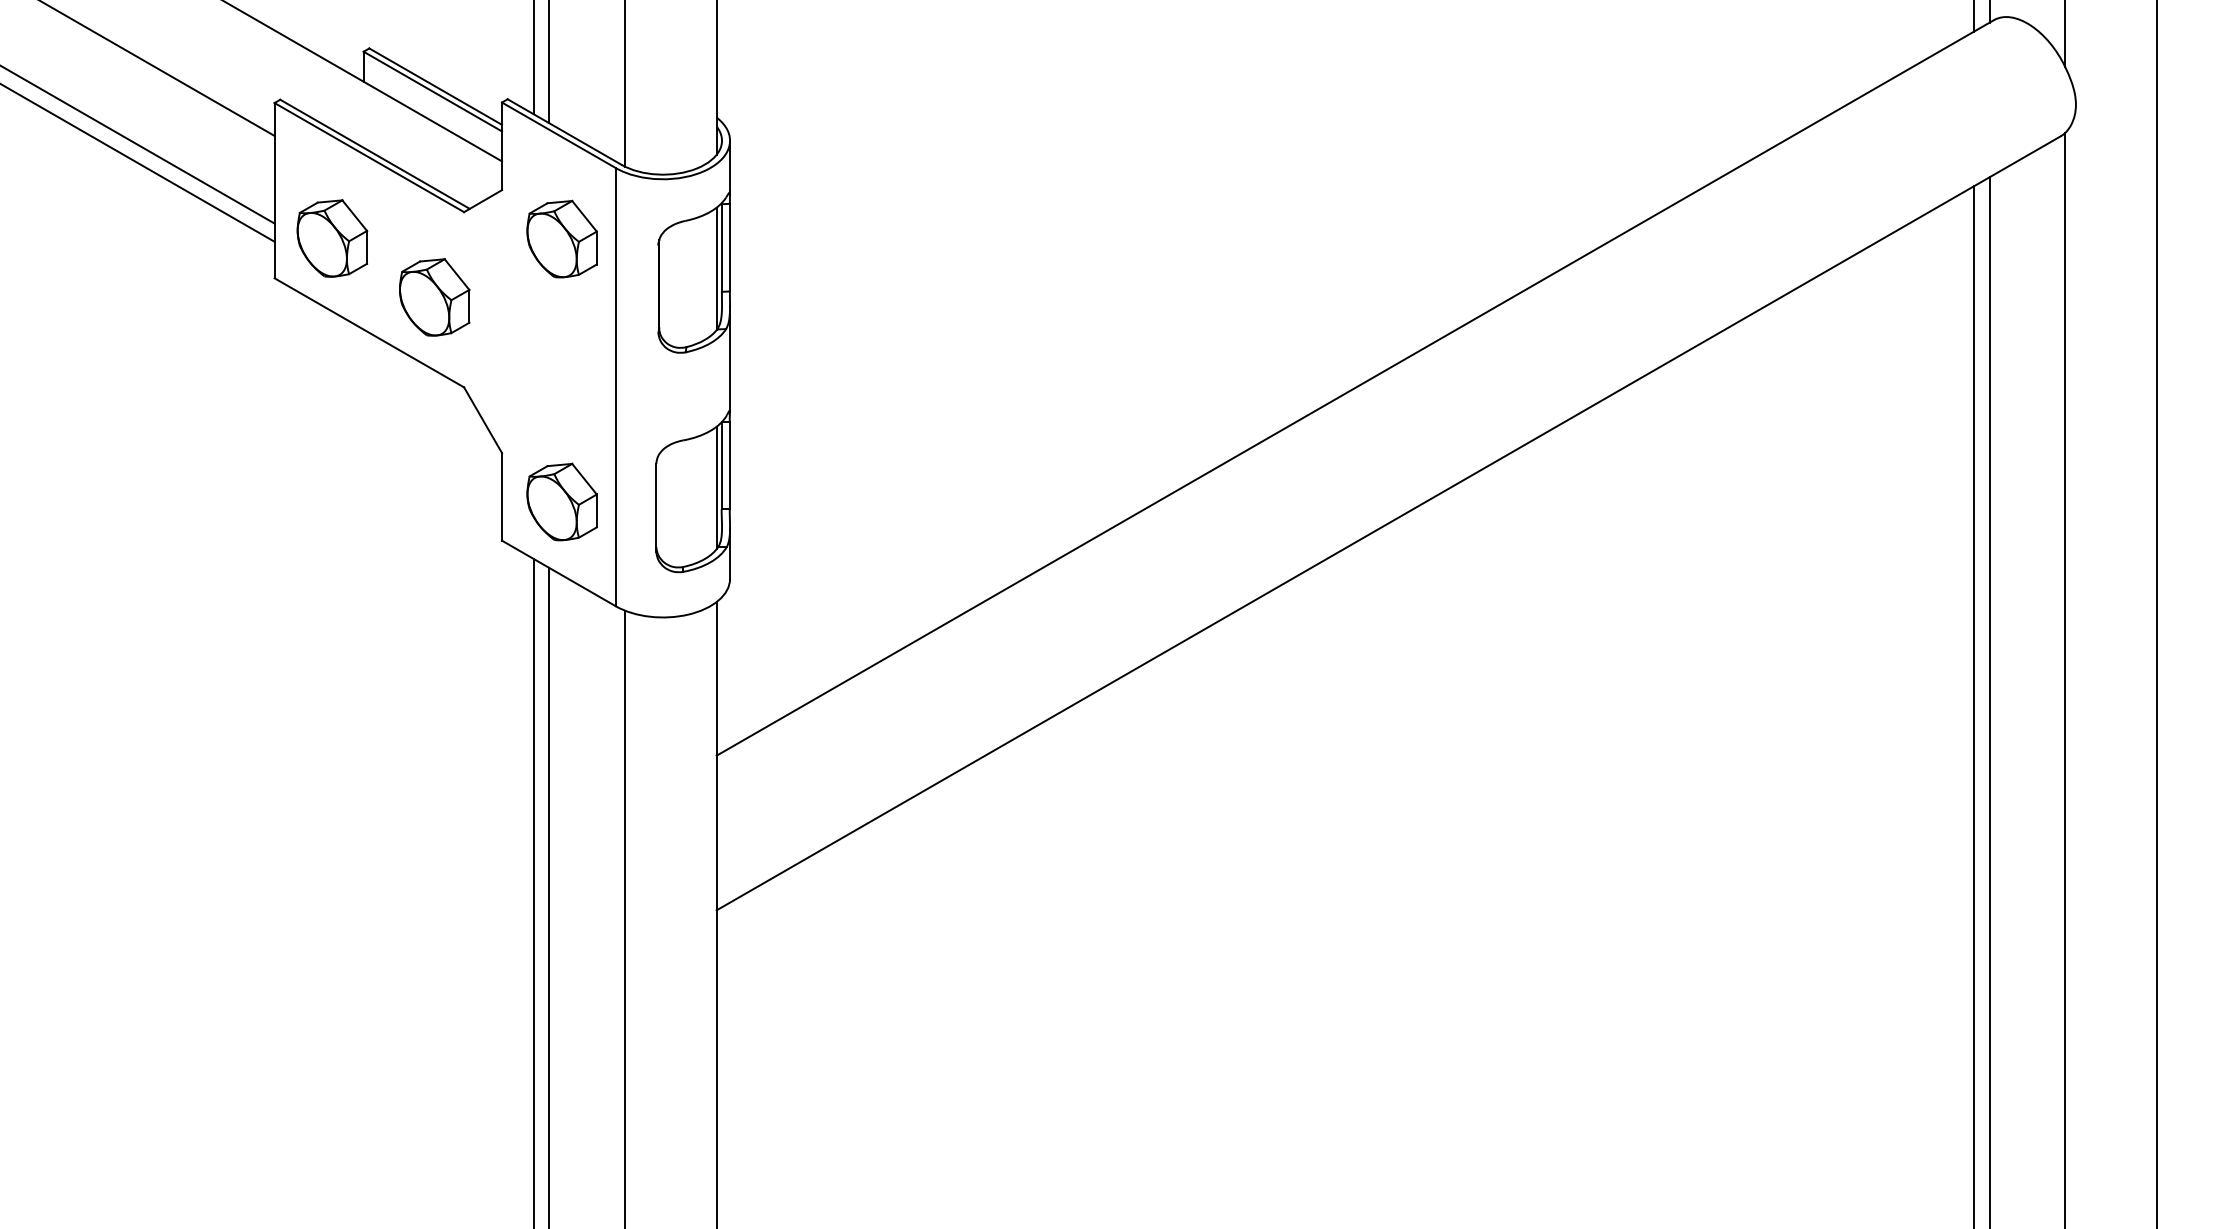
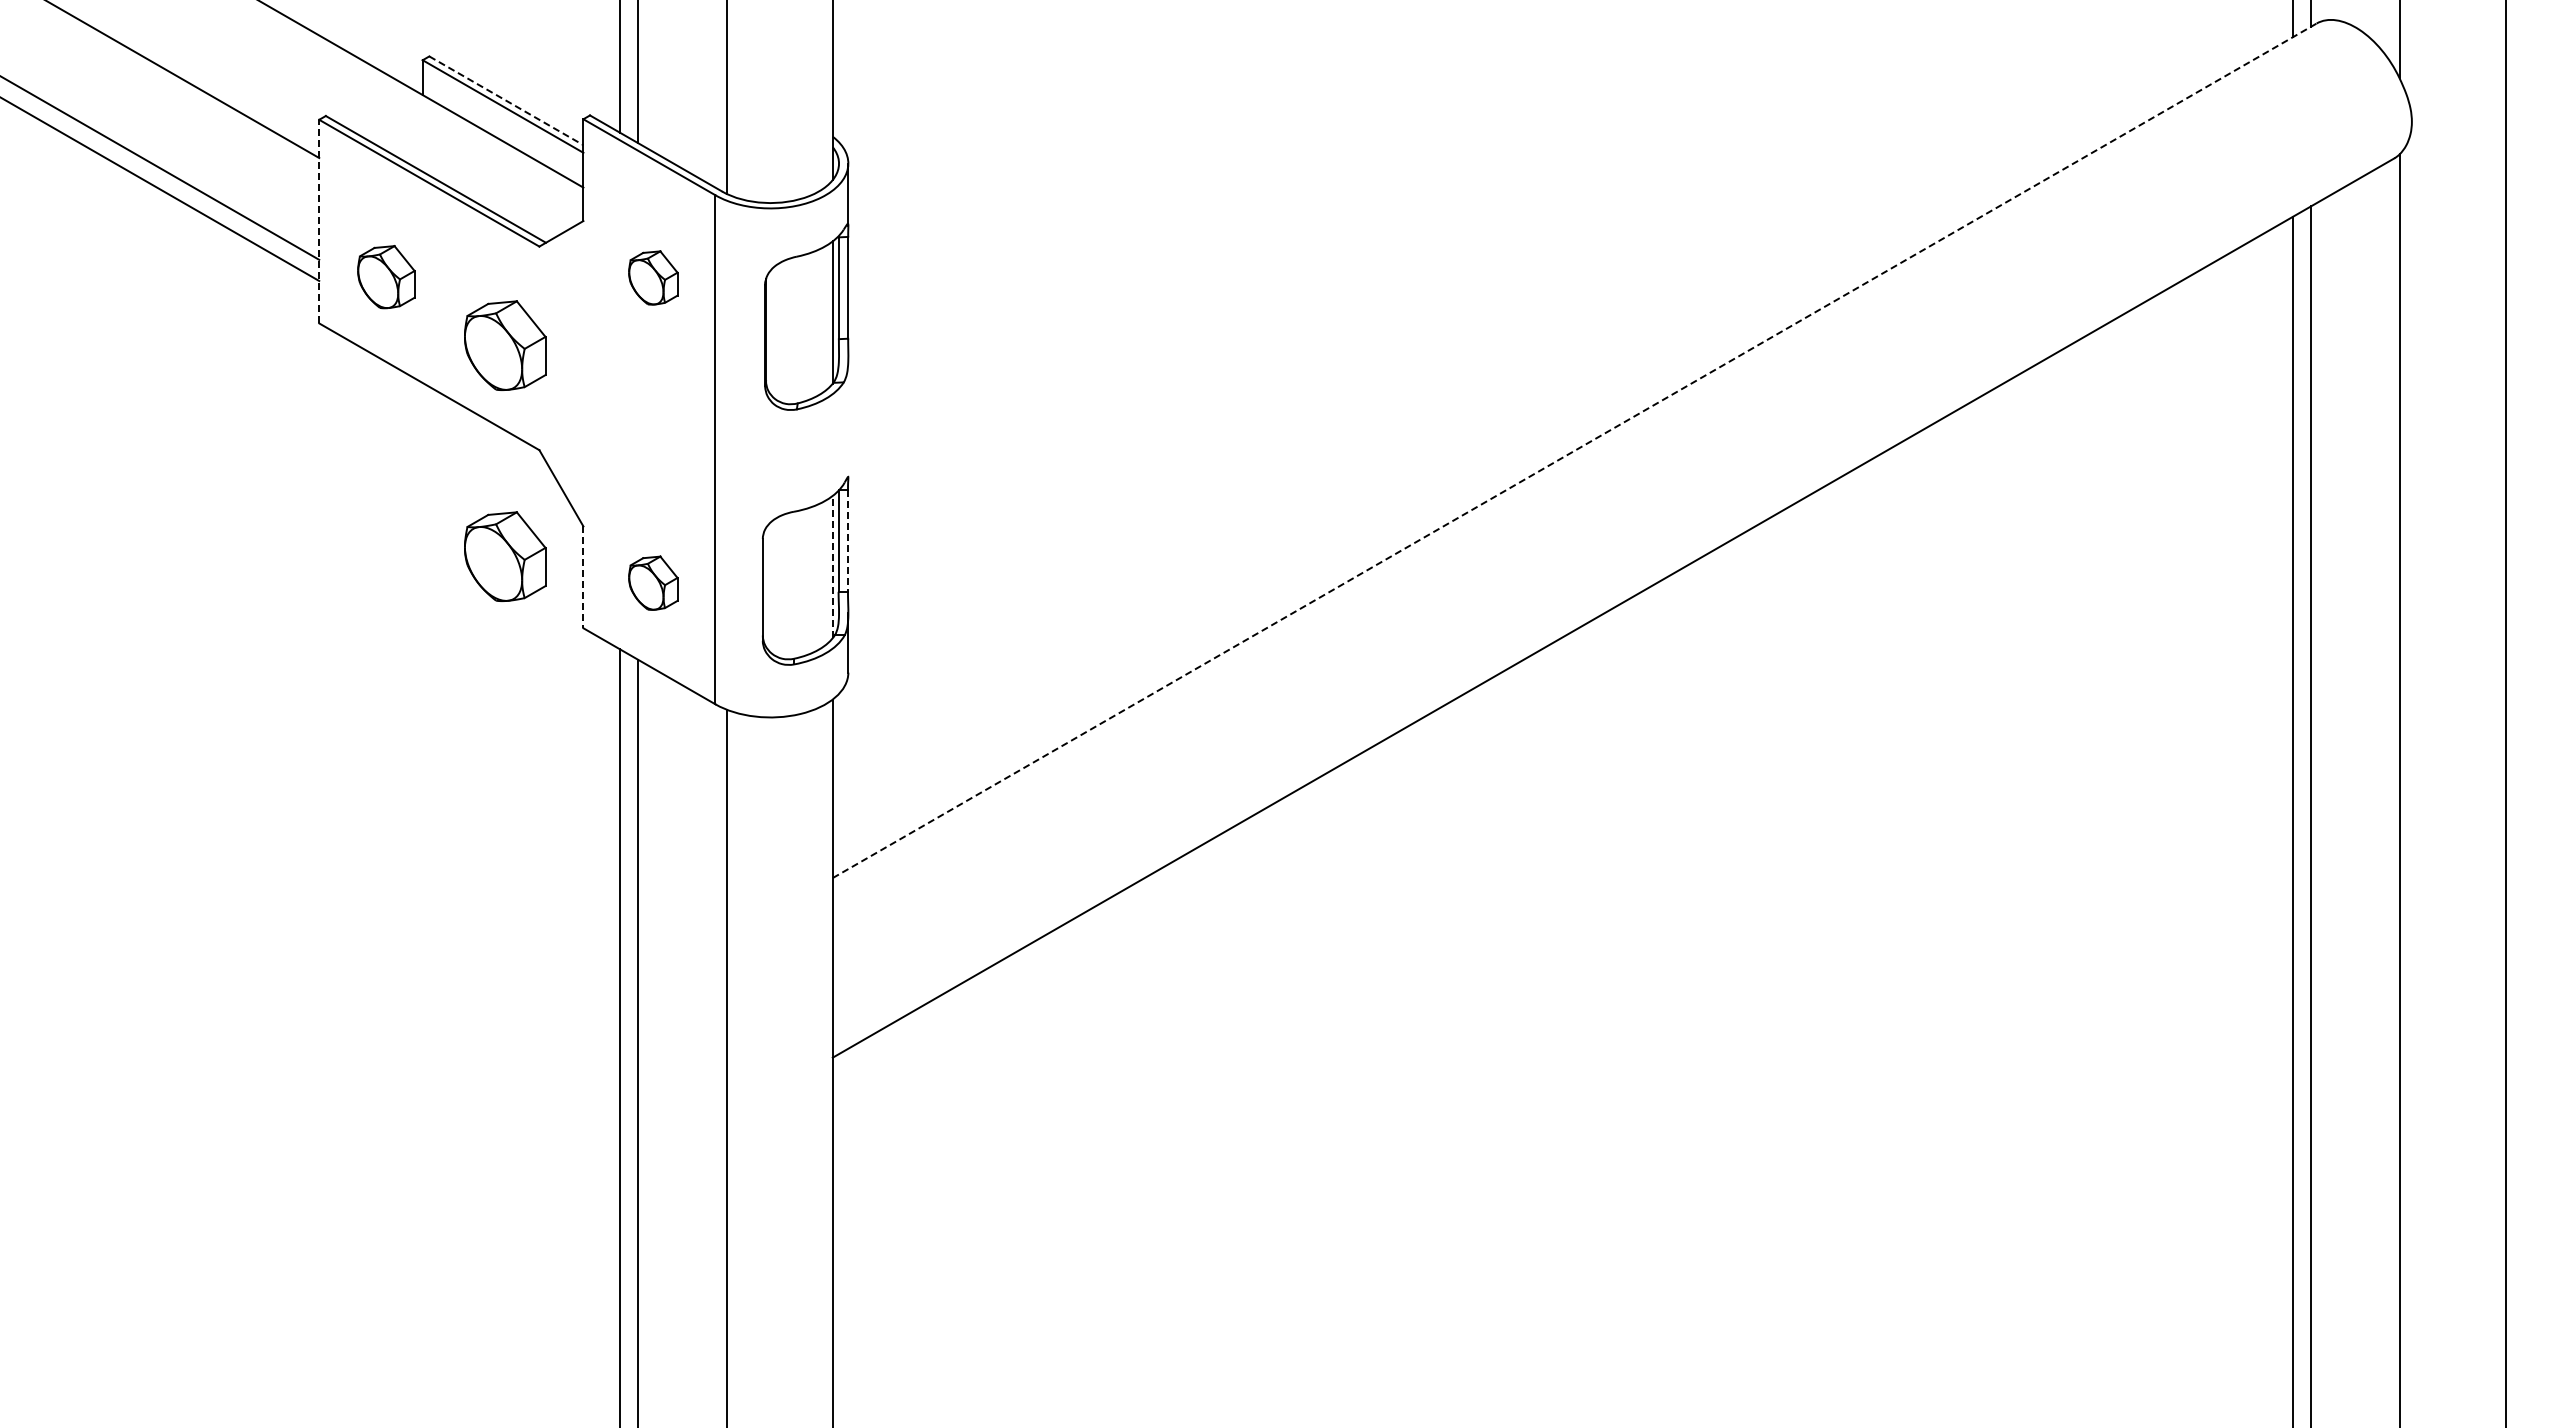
line: (435, 86) -> (506, 100), solid -> dashed
line: (274, 190) -> (319, 221), solid -> dashed
part: (332, 237) -> (386, 276), size x0.7
part: (562, 238) -> (653, 277), size x0.6
line: (730, 358) -> (848, 416), removed
line: (1355, 387) -> (1575, 450), solid -> dashed
line: (729, 465) -> (847, 540), solid -> dashed
part: (434, 478) -> (505, 556), added
line: (716, 487) -> (832, 566), solid -> dashed
line: (502, 497) -> (583, 577), solid -> dashed
part: (562, 501) -> (653, 582), size x0.6

